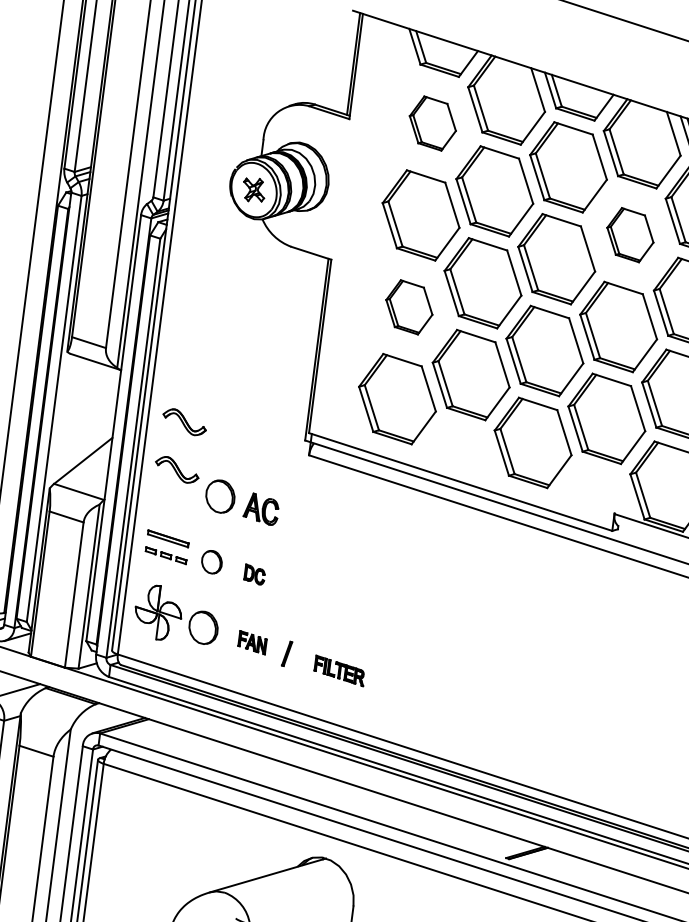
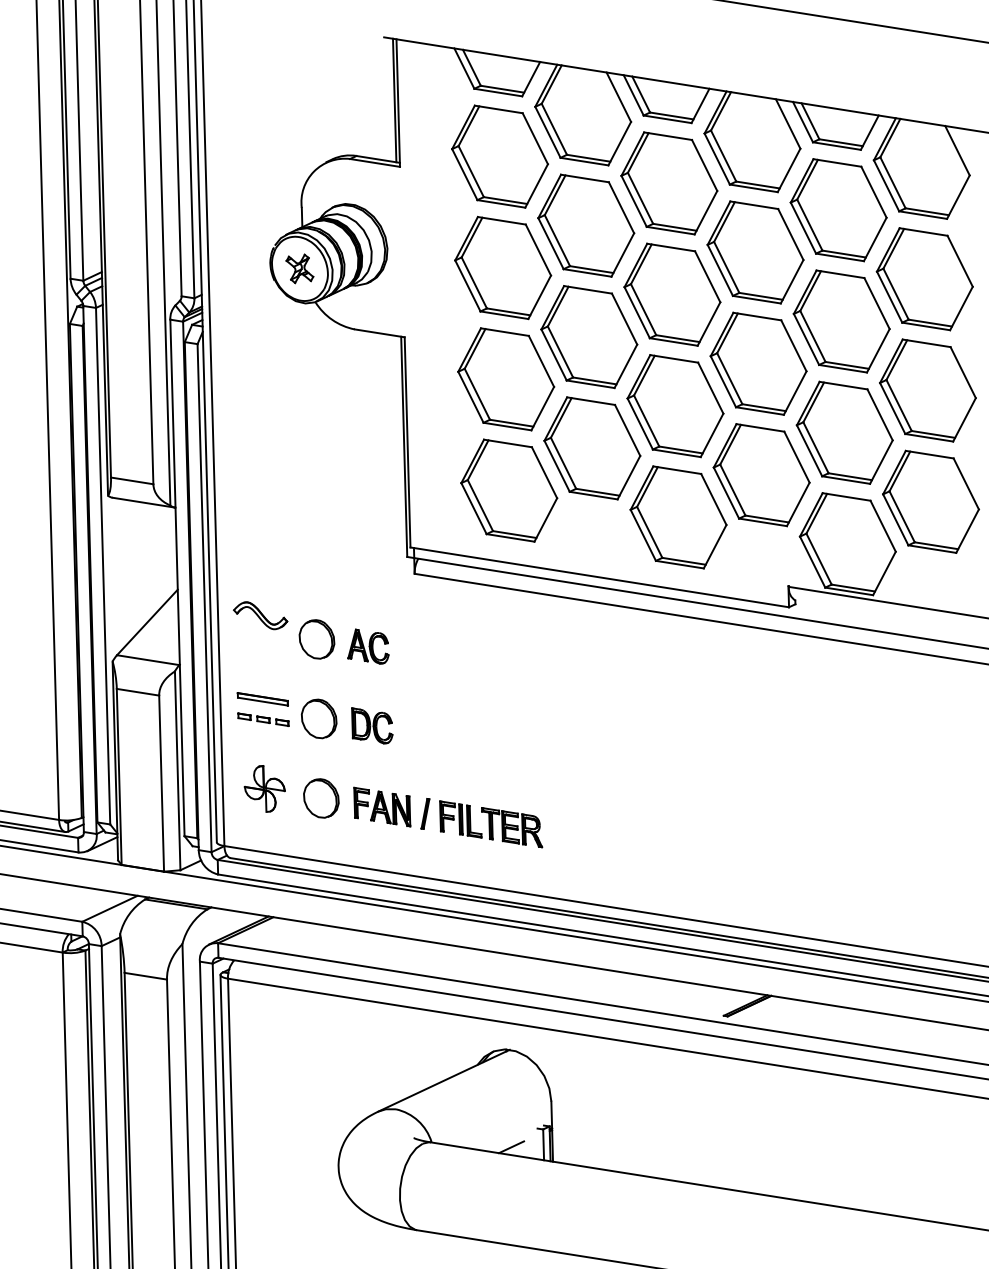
part: (432, 123) -> (499, 156), size x1.67
part: (630, 235) -> (755, 252), size x1.67
part: (409, 307) -> (506, 379), size x1.67
part: (184, 422) -> (260, 557), removed
part: (211, 561) -> (318, 718), size x1.43
part: (254, 574) -> (372, 725), size x1.67
part: (158, 612) -> (264, 788), size x0.71
part: (252, 642) -> (382, 806), size x1.67
part: (339, 671) -> (491, 824), size x1.67

